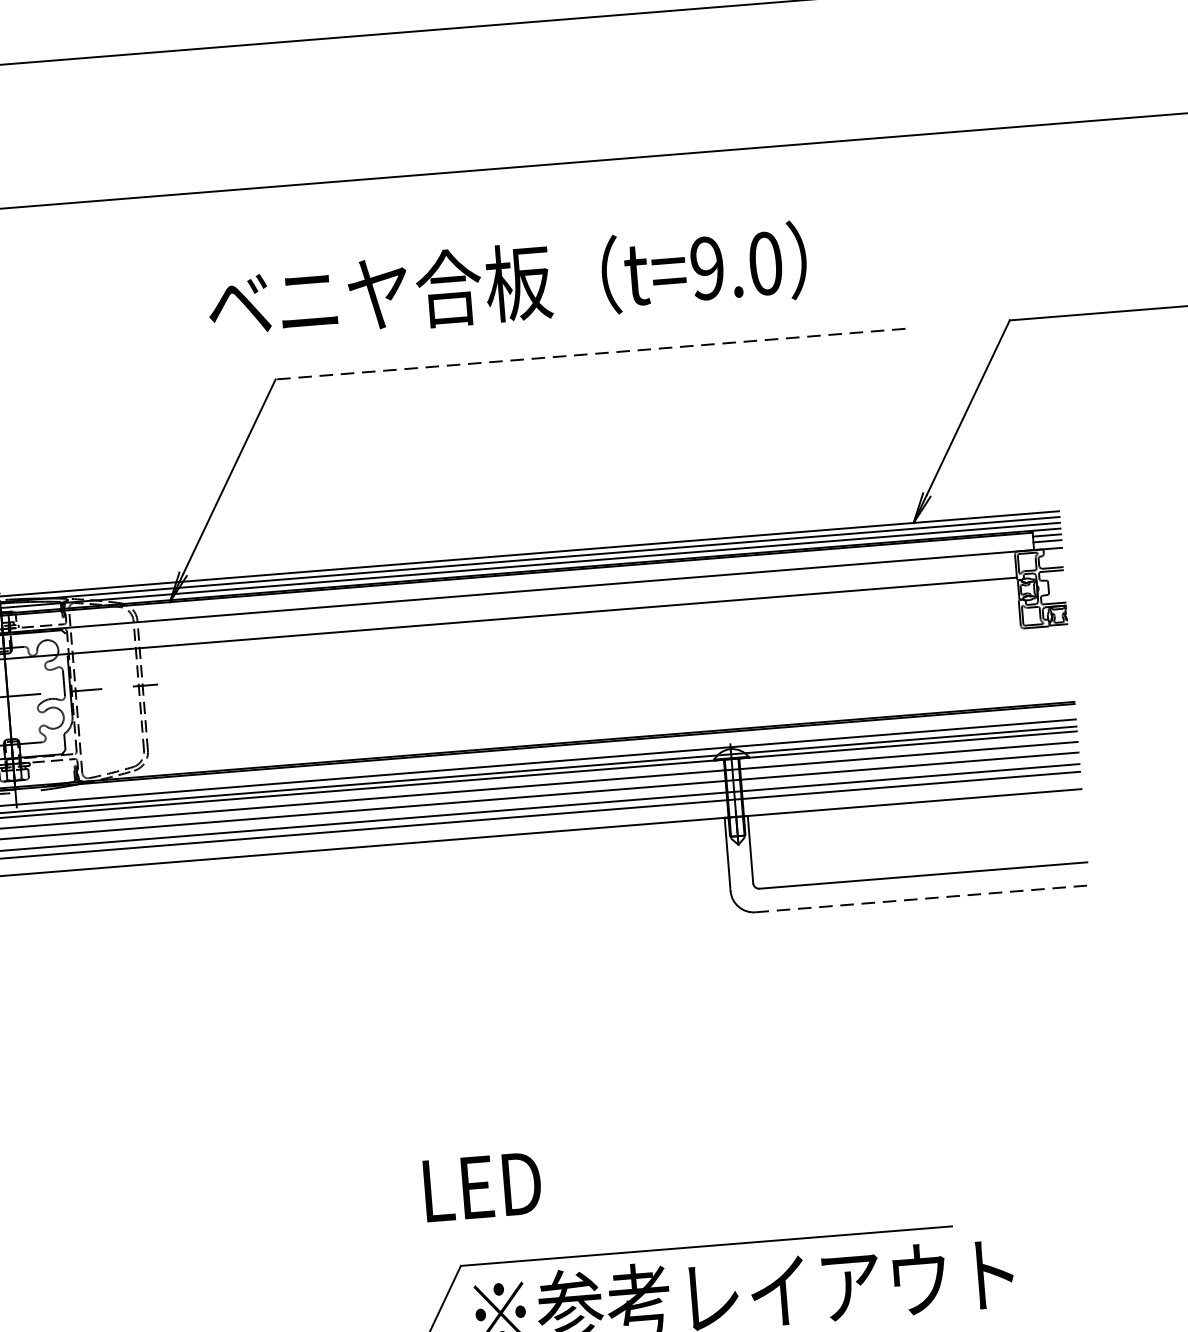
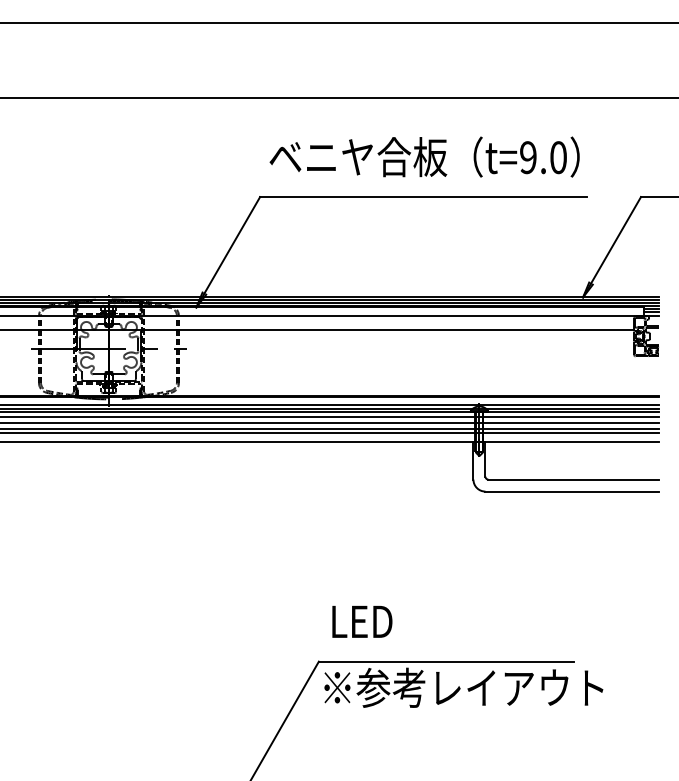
text: (507, 282) -> (424, 156), moved
line: (590, 355) -> (423, 197), dashed -> solid
line: (921, 898) -> (571, 491), dashed -> solid
text: (482, 1186) -> (362, 621), moved

